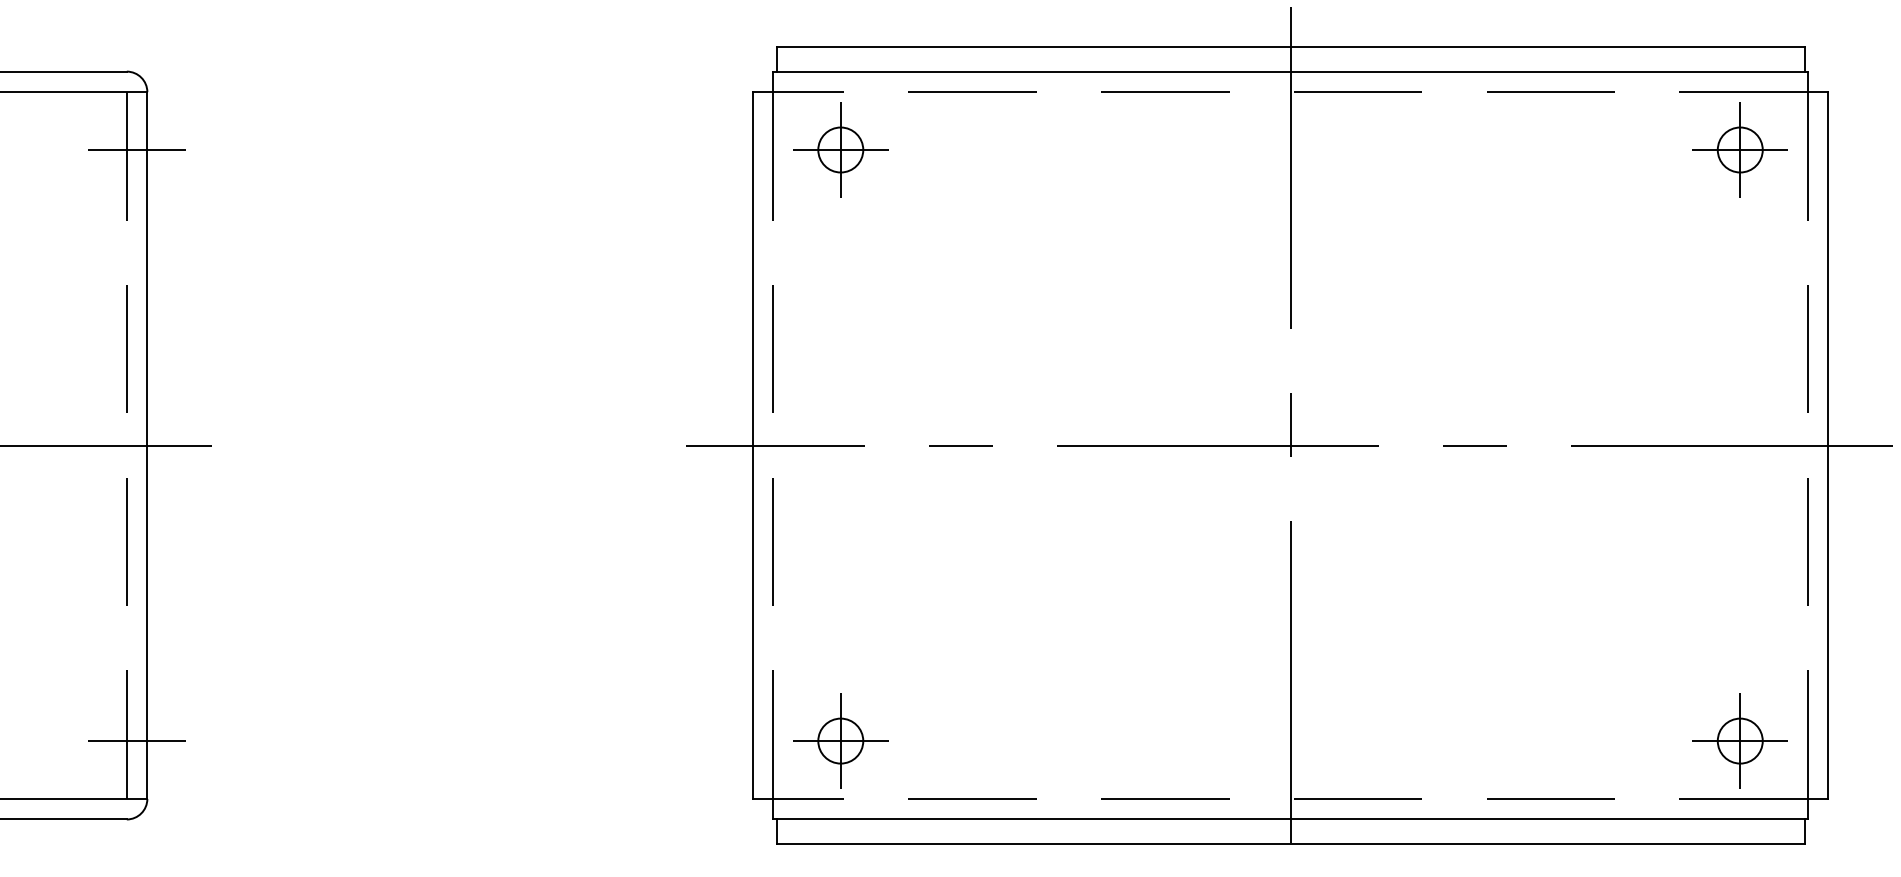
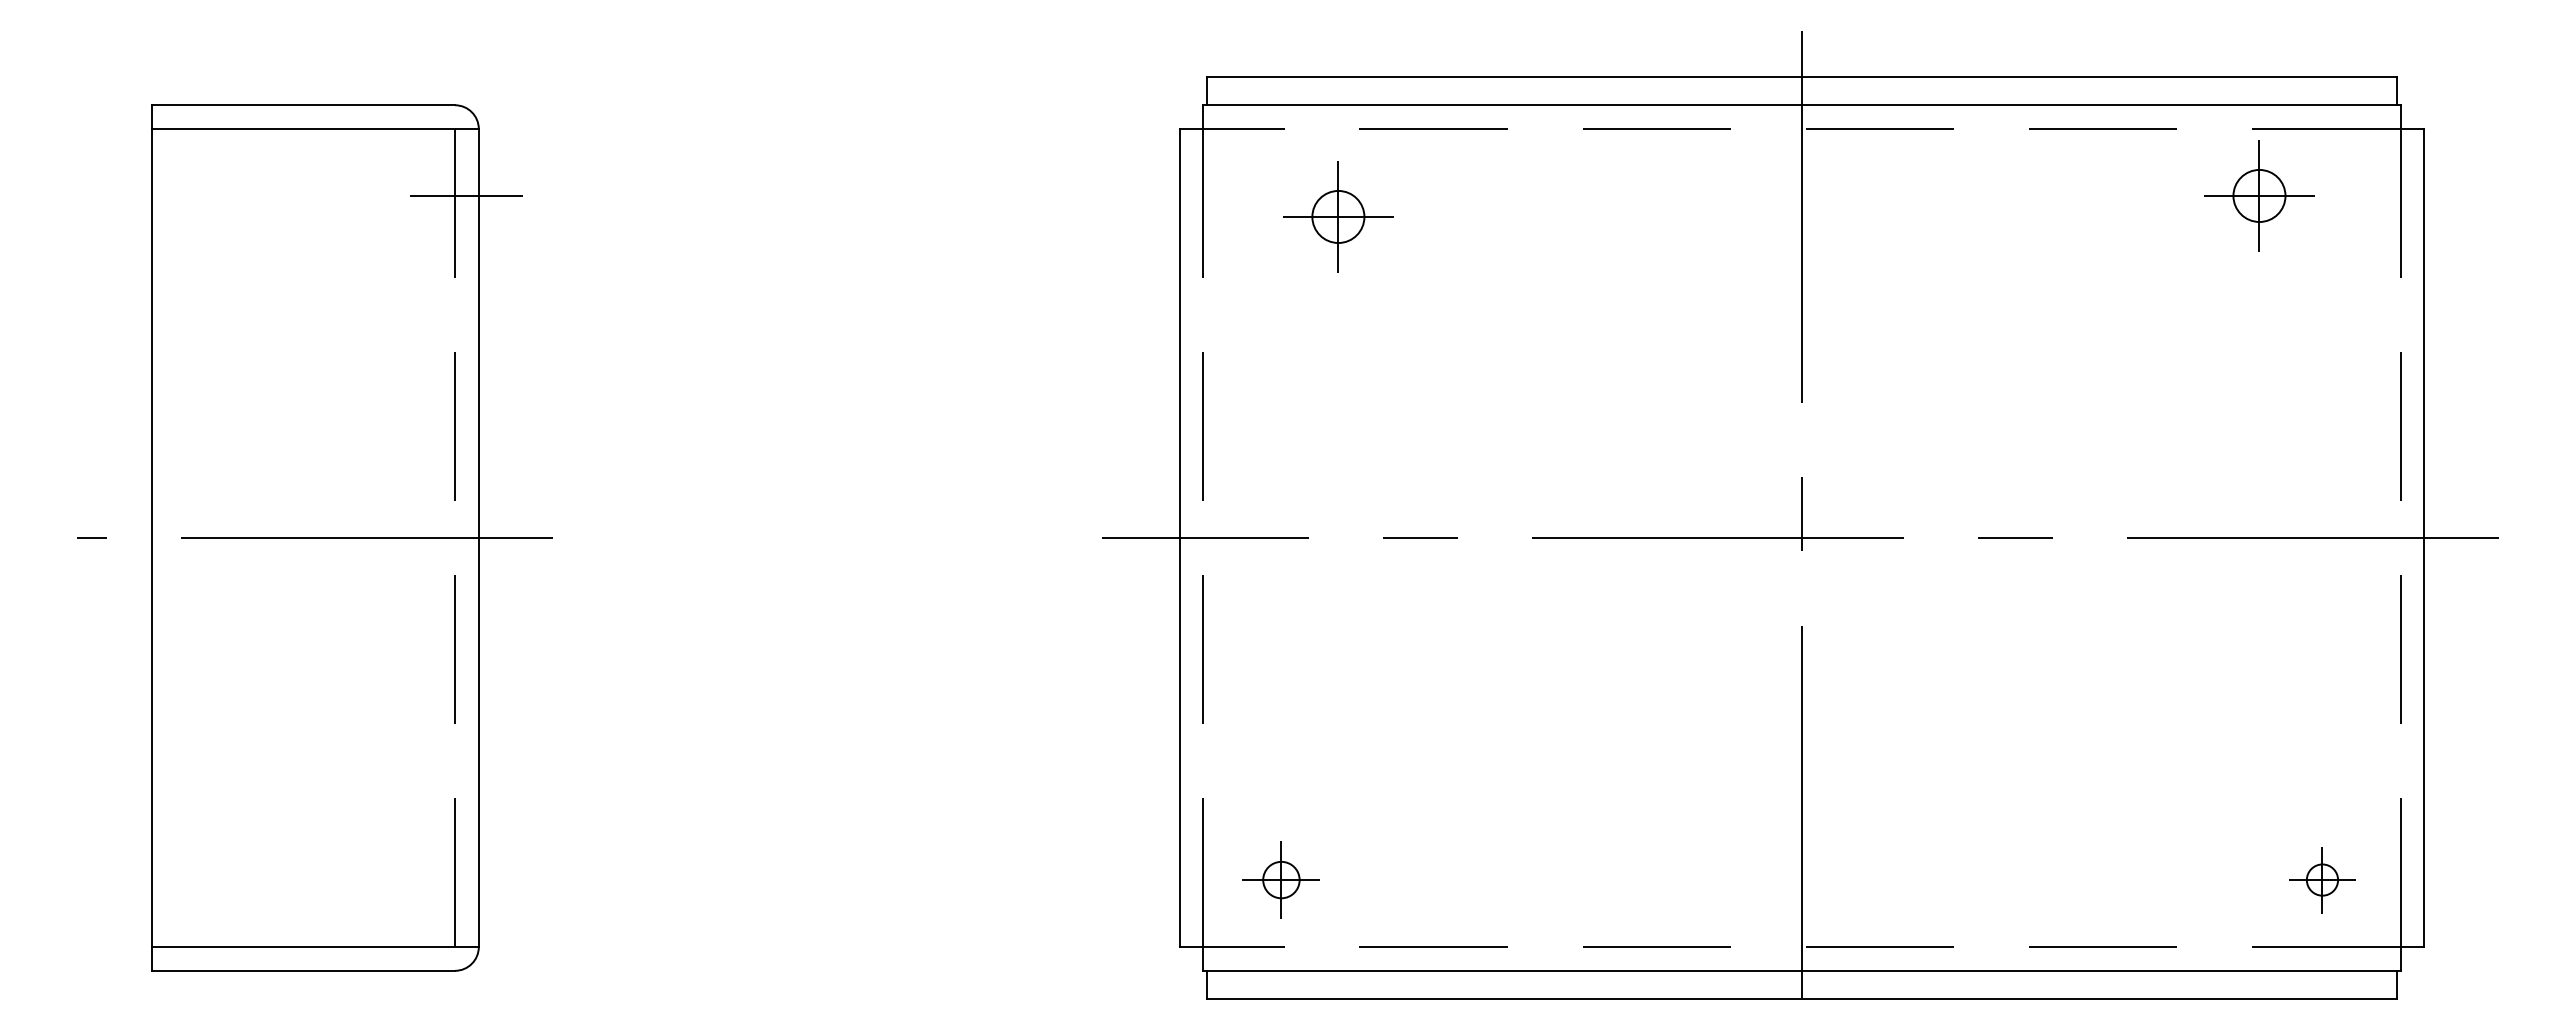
part: (840, 149) -> (1338, 216), moved
part: (1740, 149) -> (2259, 195), moved
part: (840, 740) -> (1281, 879), size x0.7
part: (1740, 740) -> (2322, 879), size x0.6
line: (136, 741) -> (466, 880), removed

